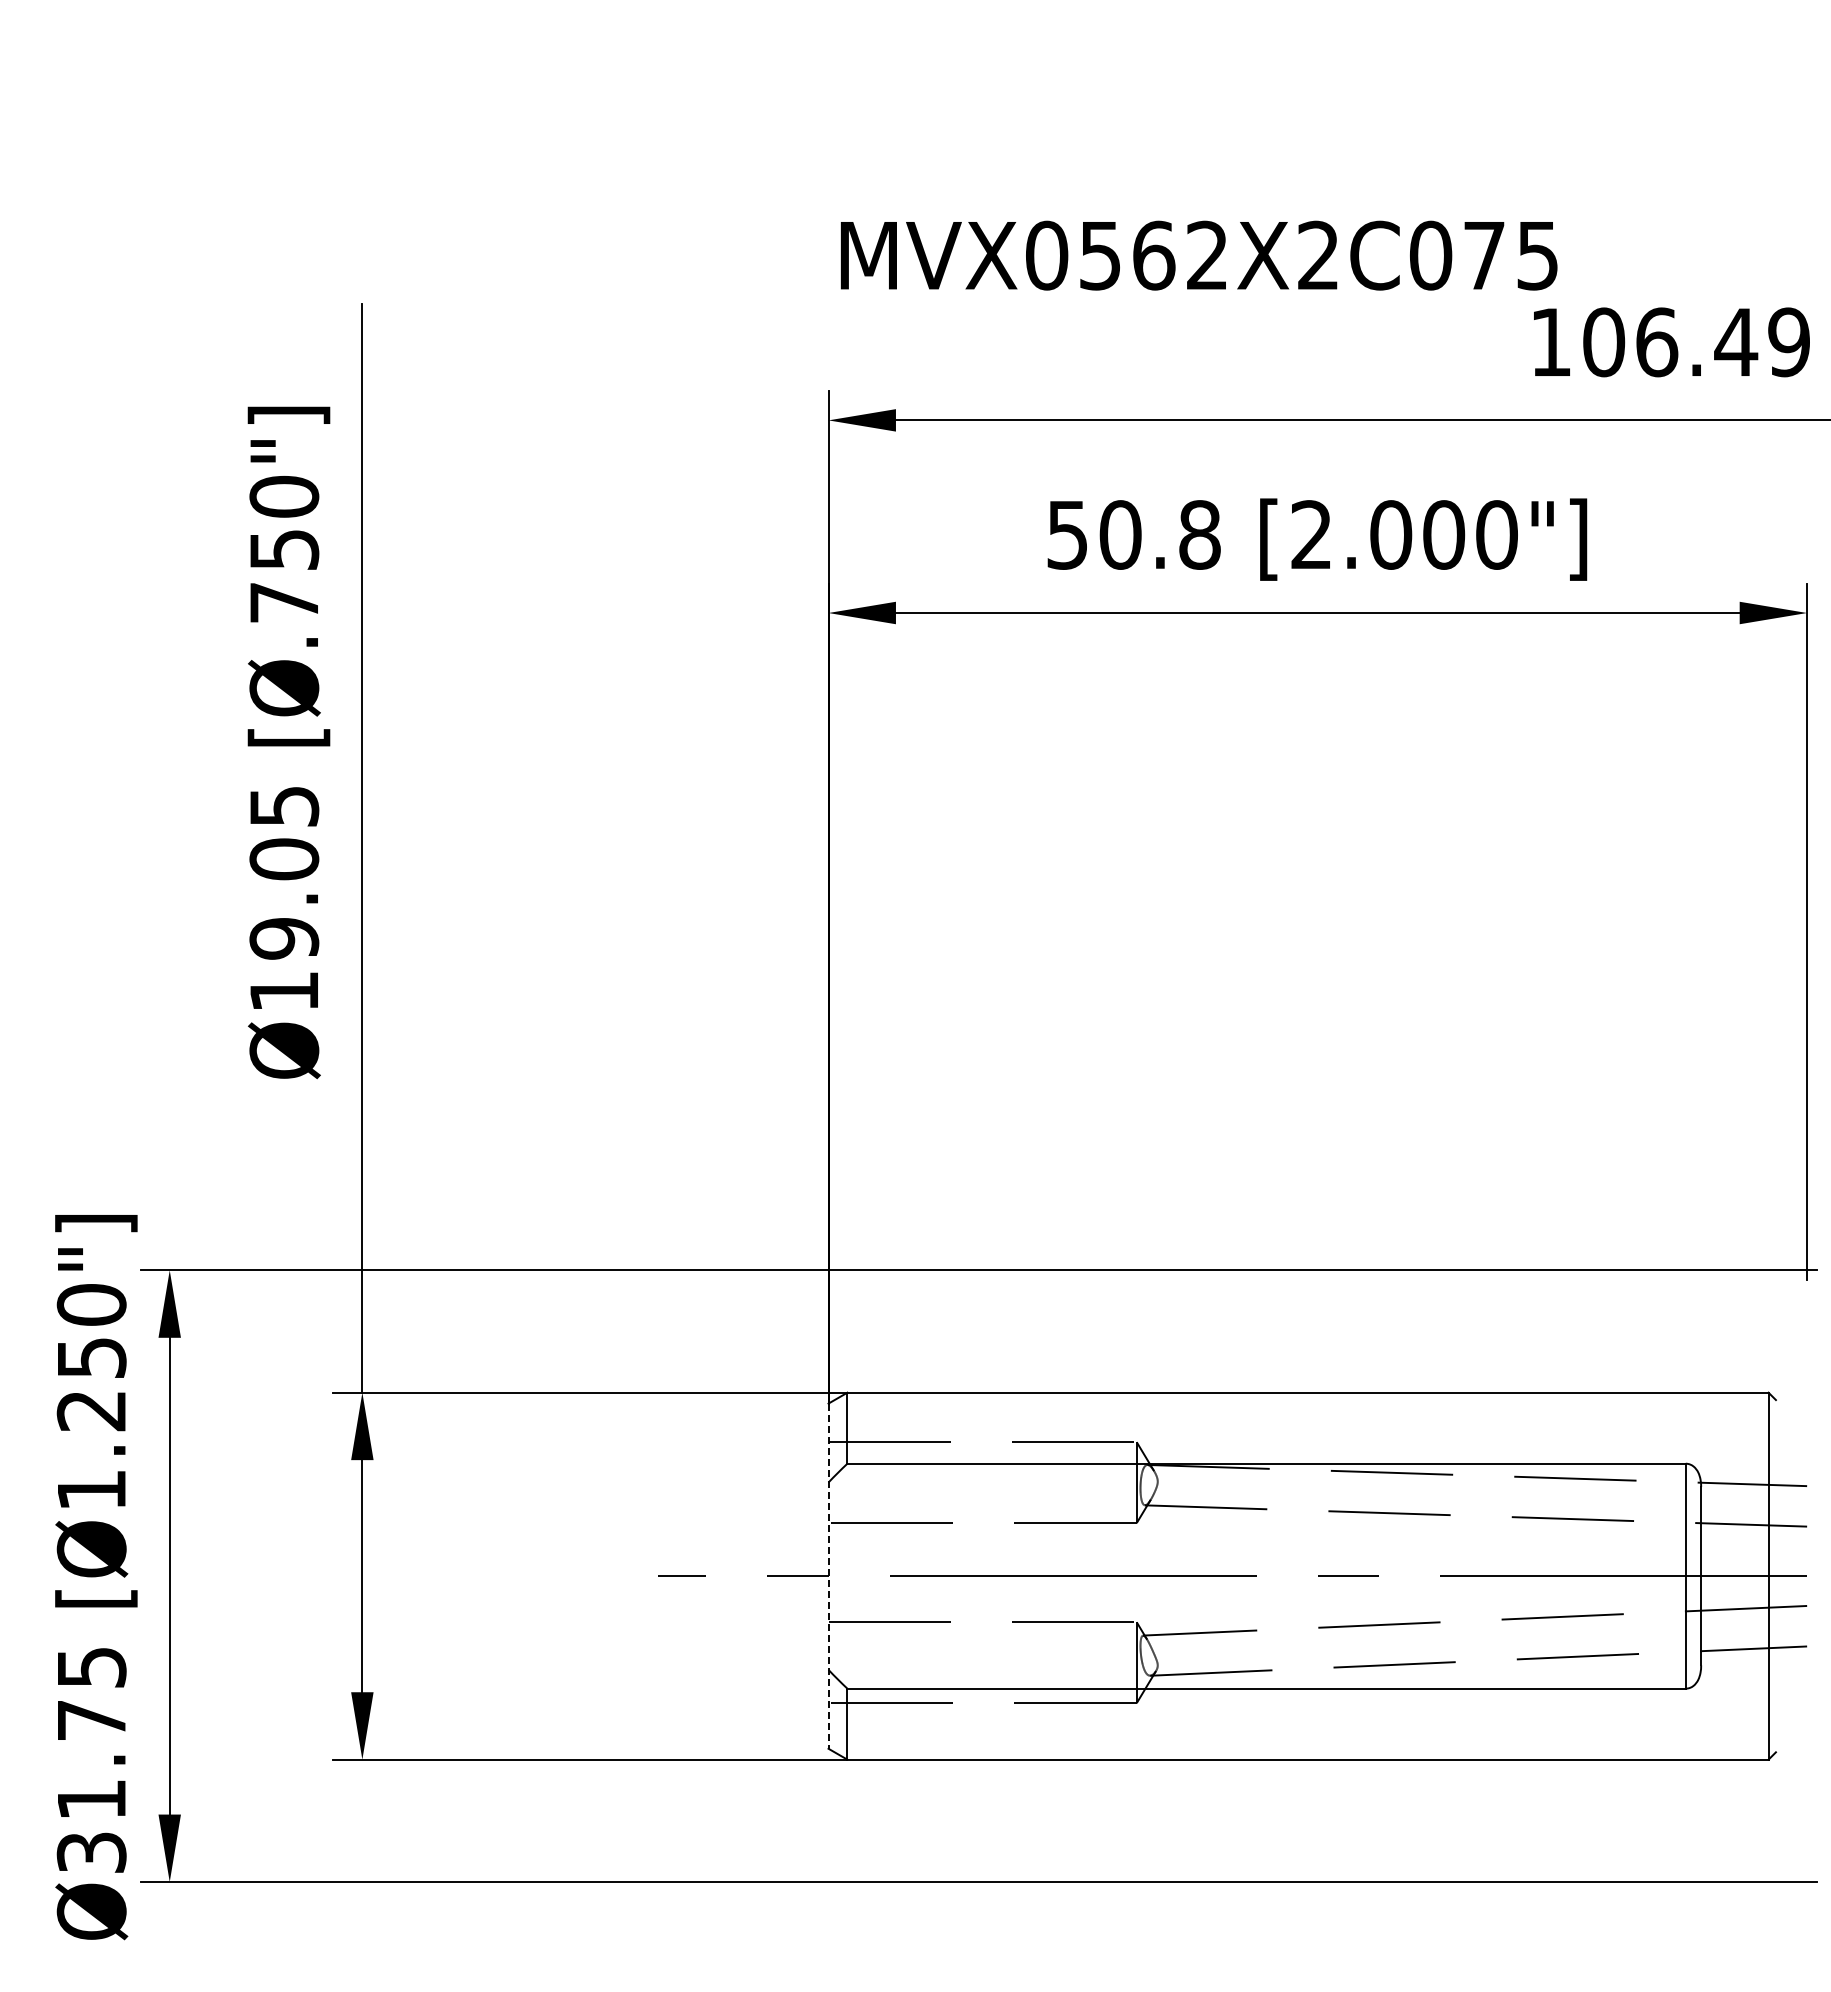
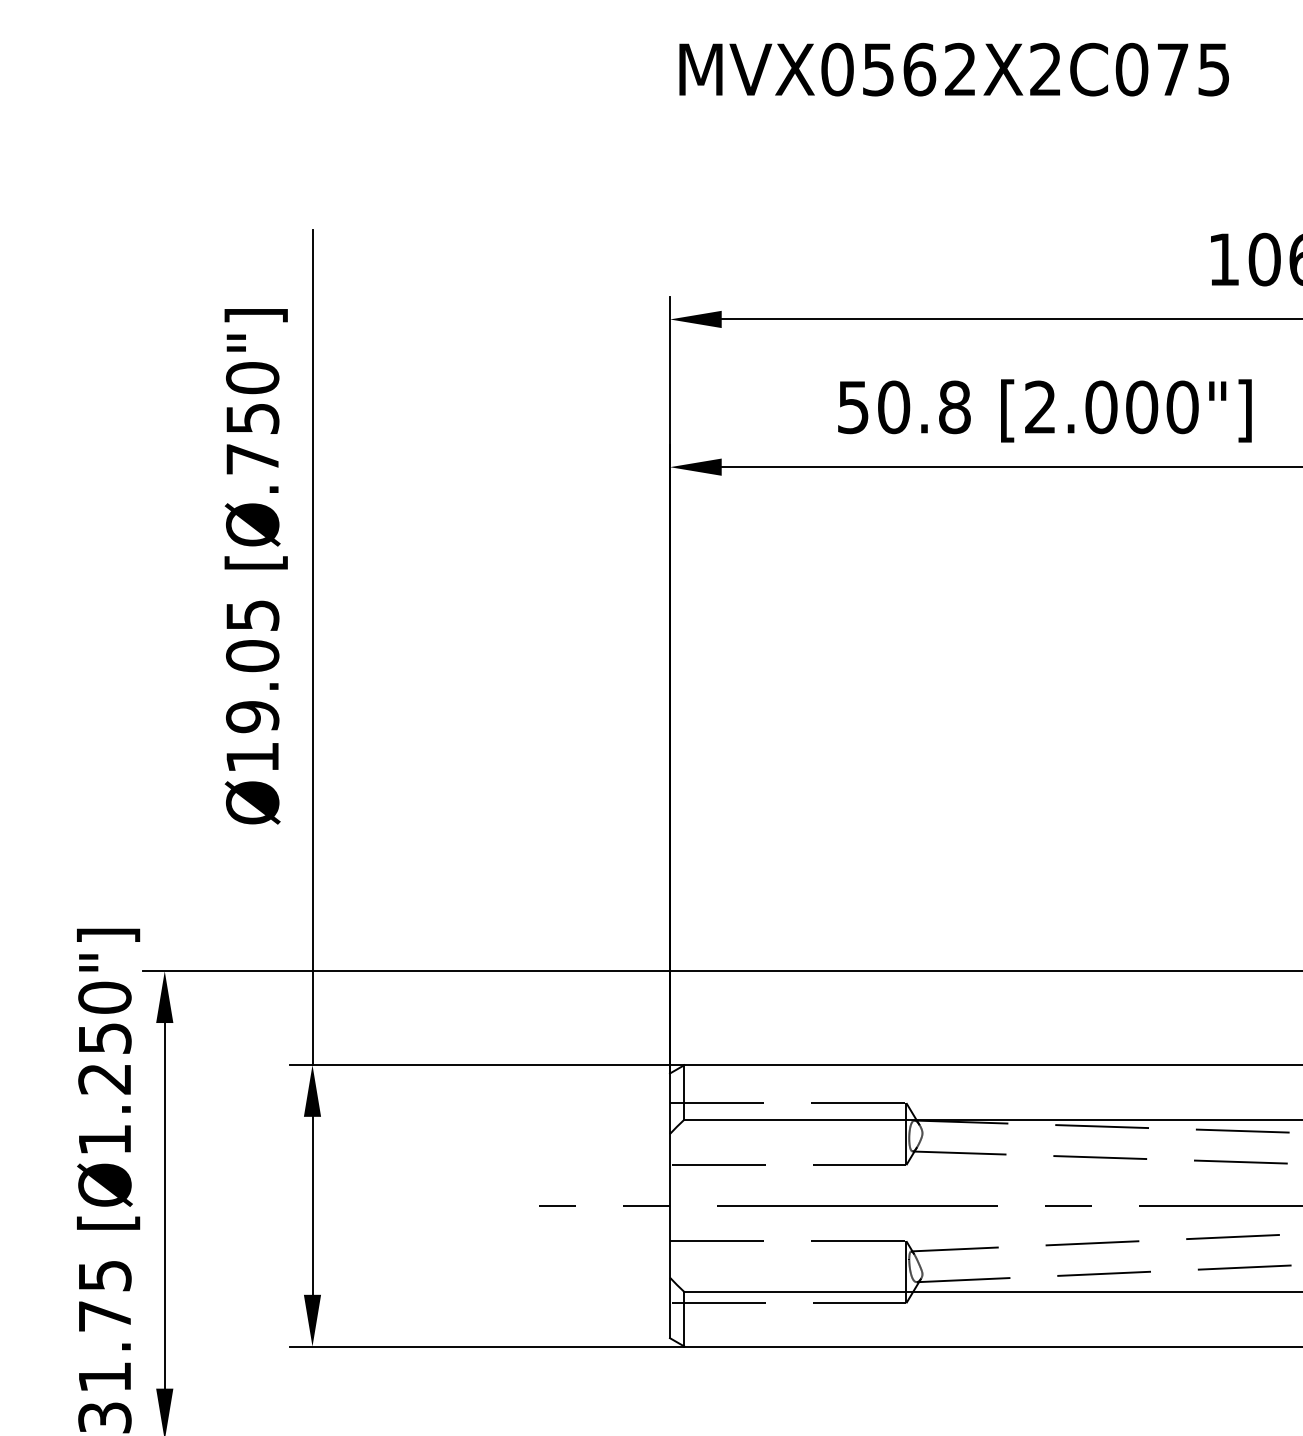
text: (1199, 255) -> (954, 69), moved
line: (828, 1576) -> (669, 1206), dashed -> solid

